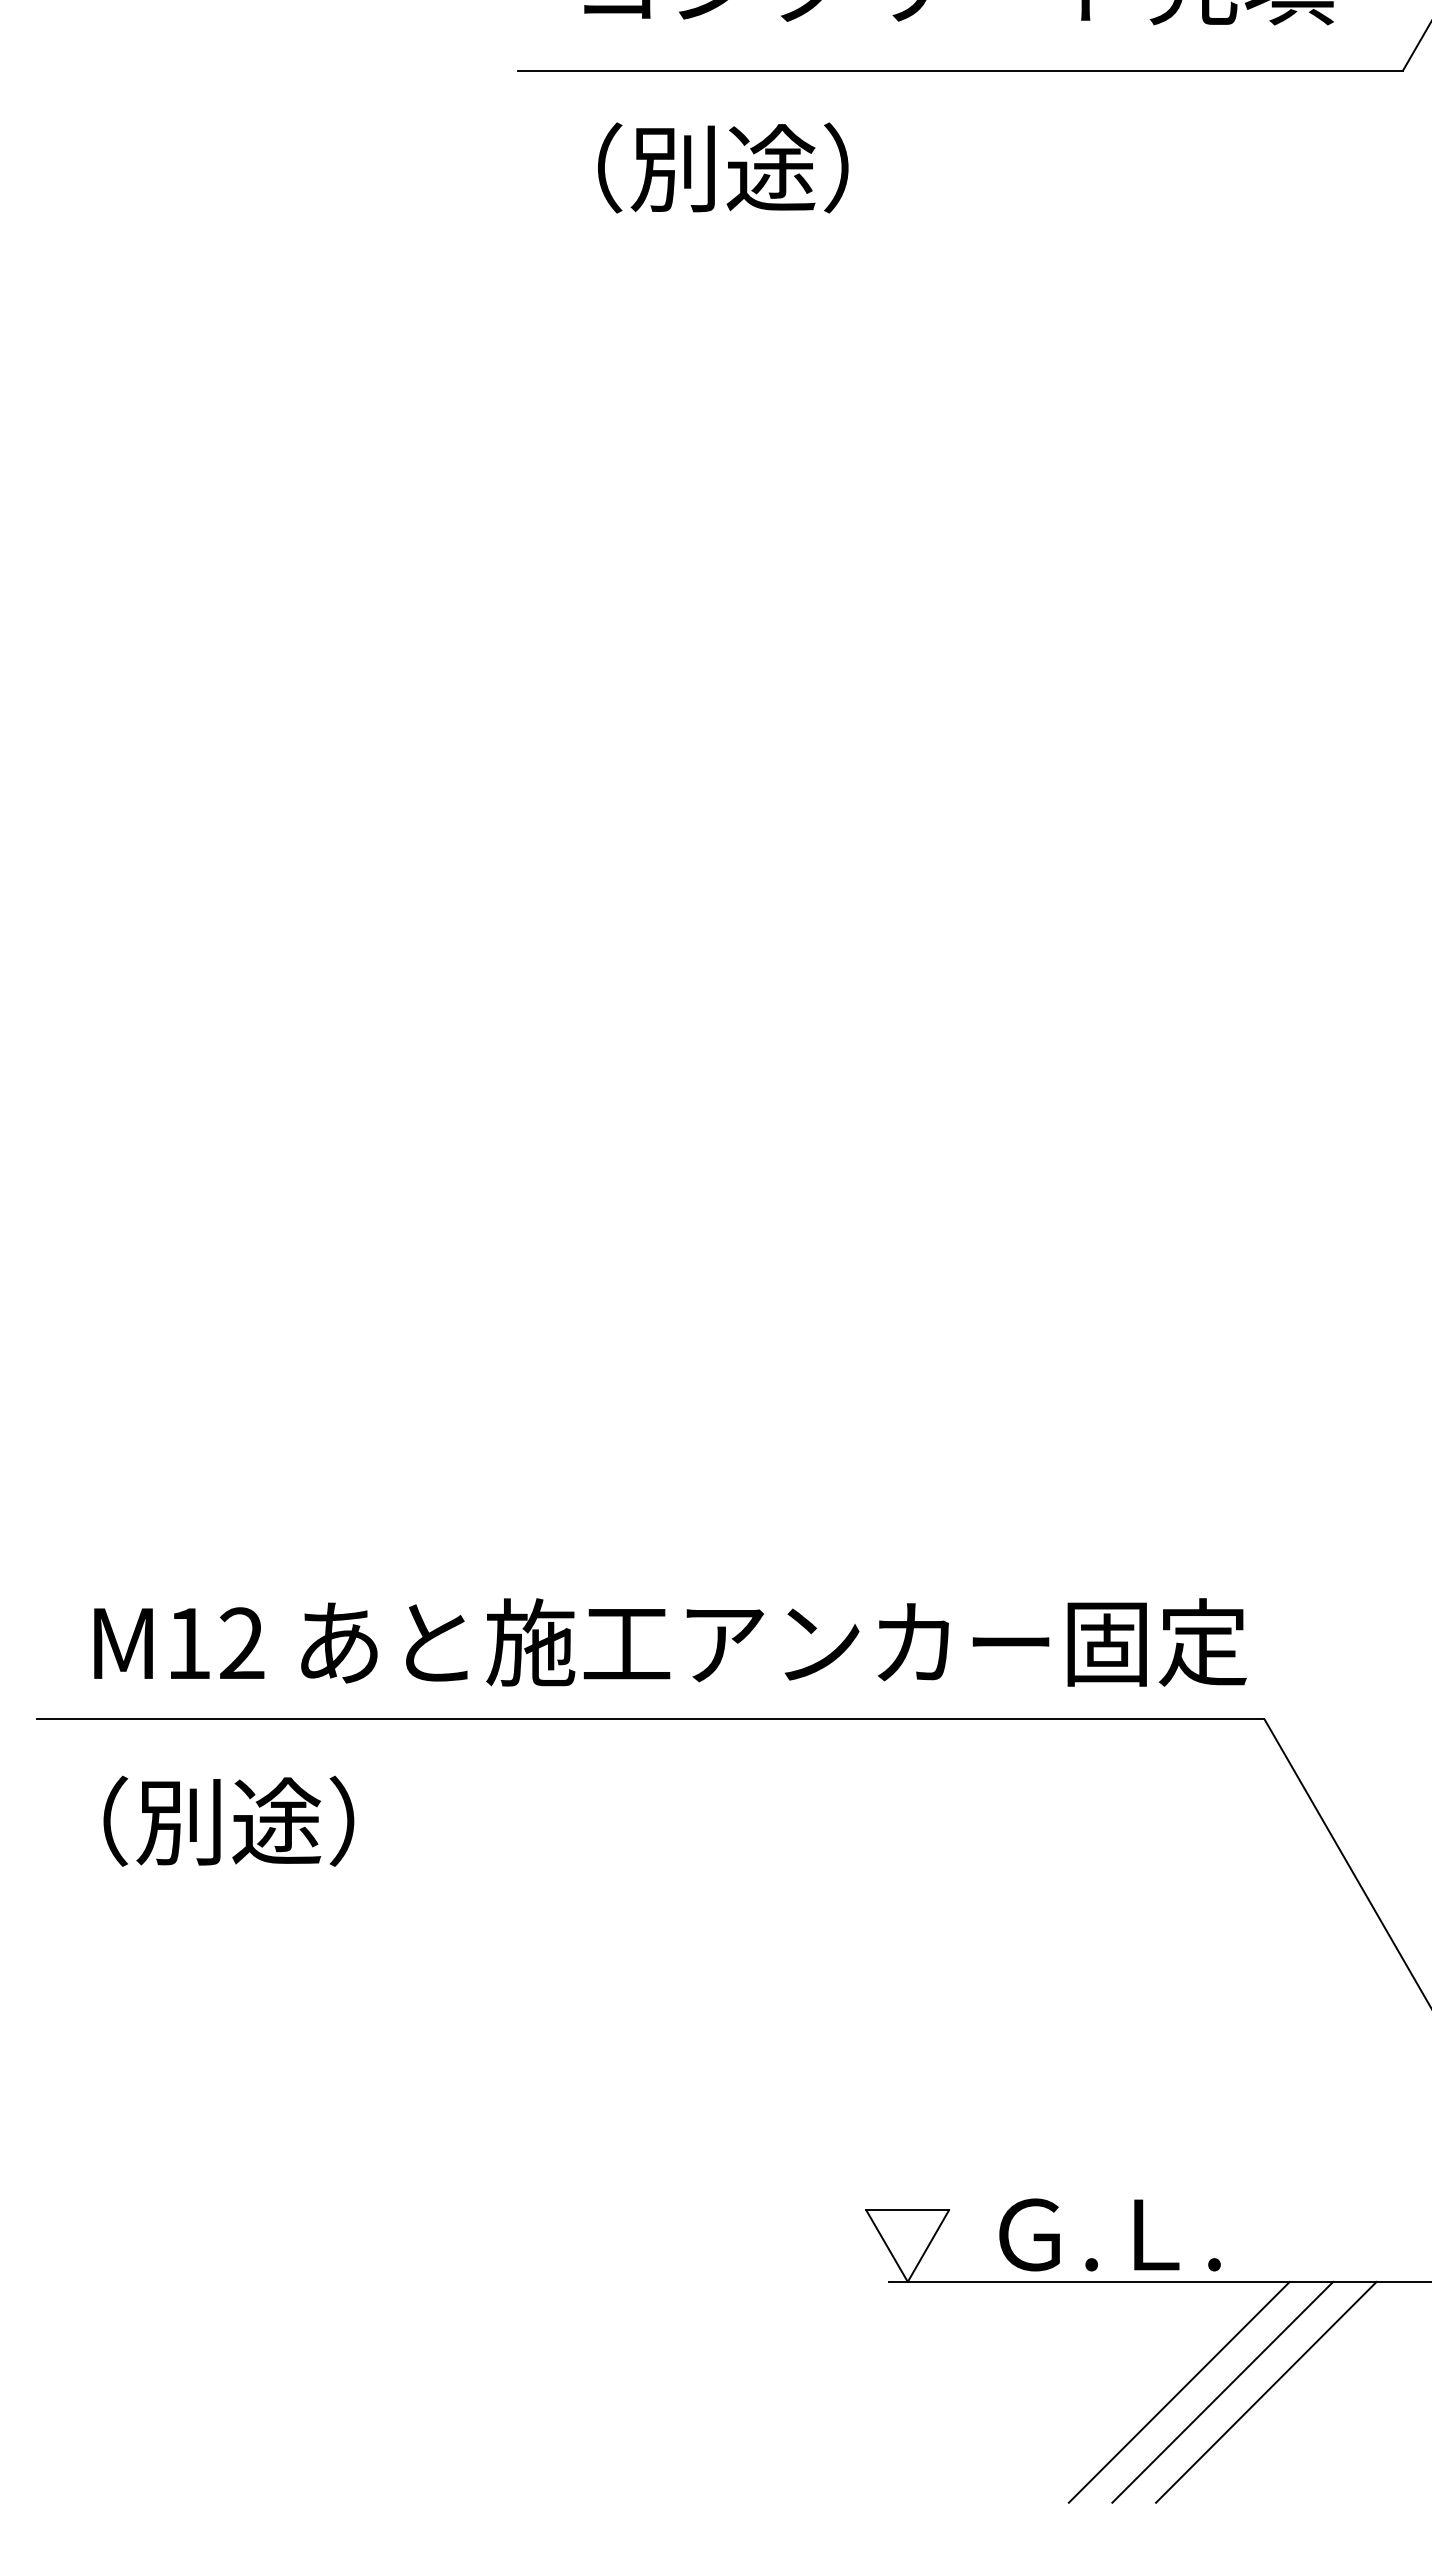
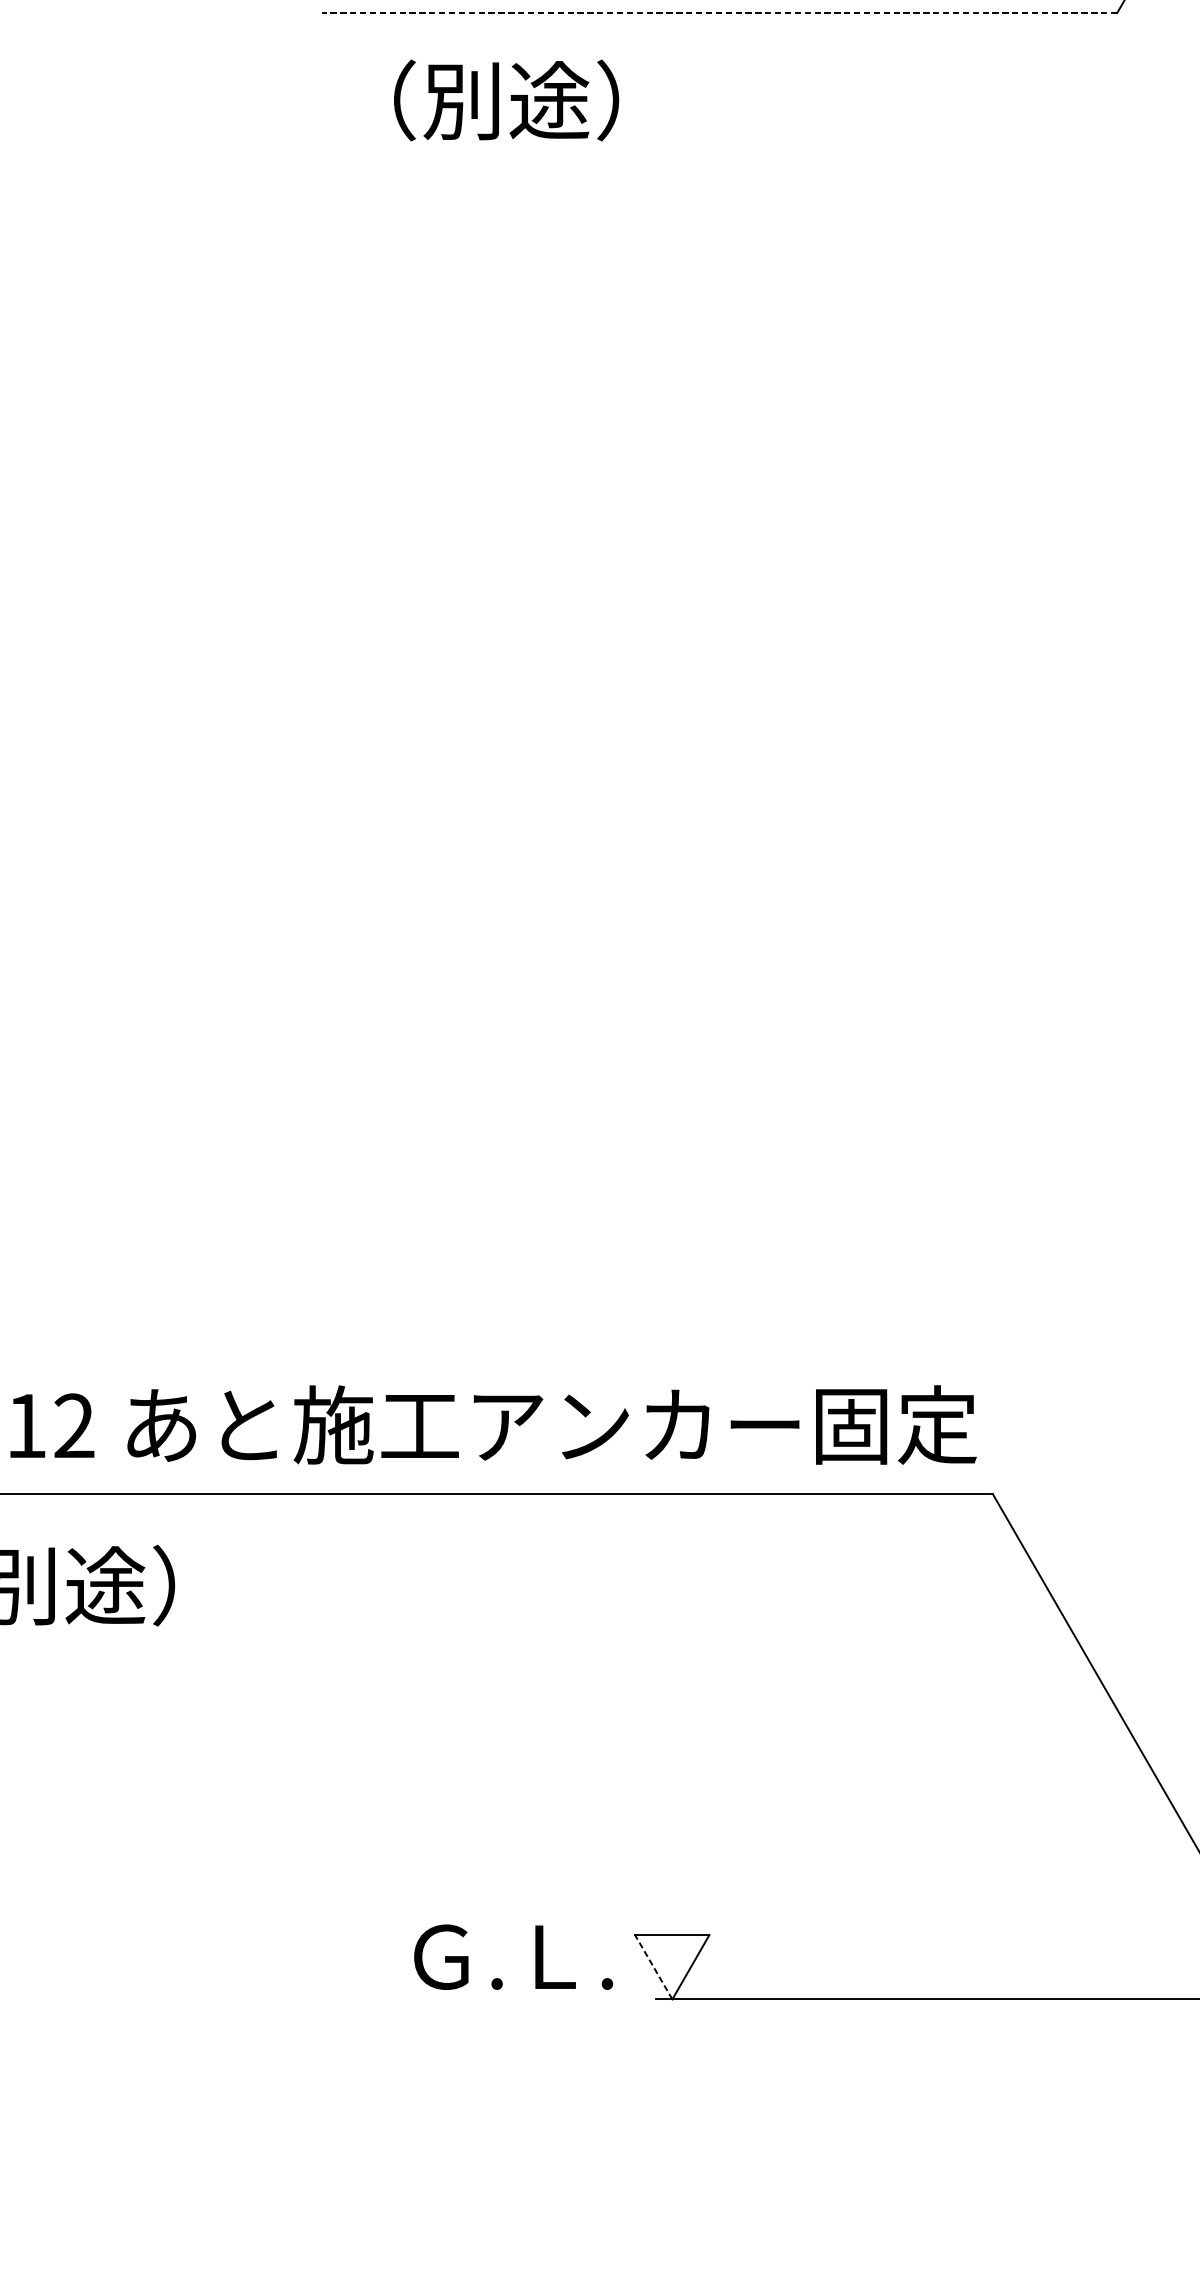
line: (960, 70) -> (719, 12), solid -> dashed
text: (1109, 2234) -> (513, 1956), moved
line: (886, 2245) -> (653, 1966), solid -> dashed
line: (1178, 2391) -> (915, 2097), removed
line: (1222, 2391) -> (955, 2097), removed
line: (1266, 2391) -> (994, 2097), removed

